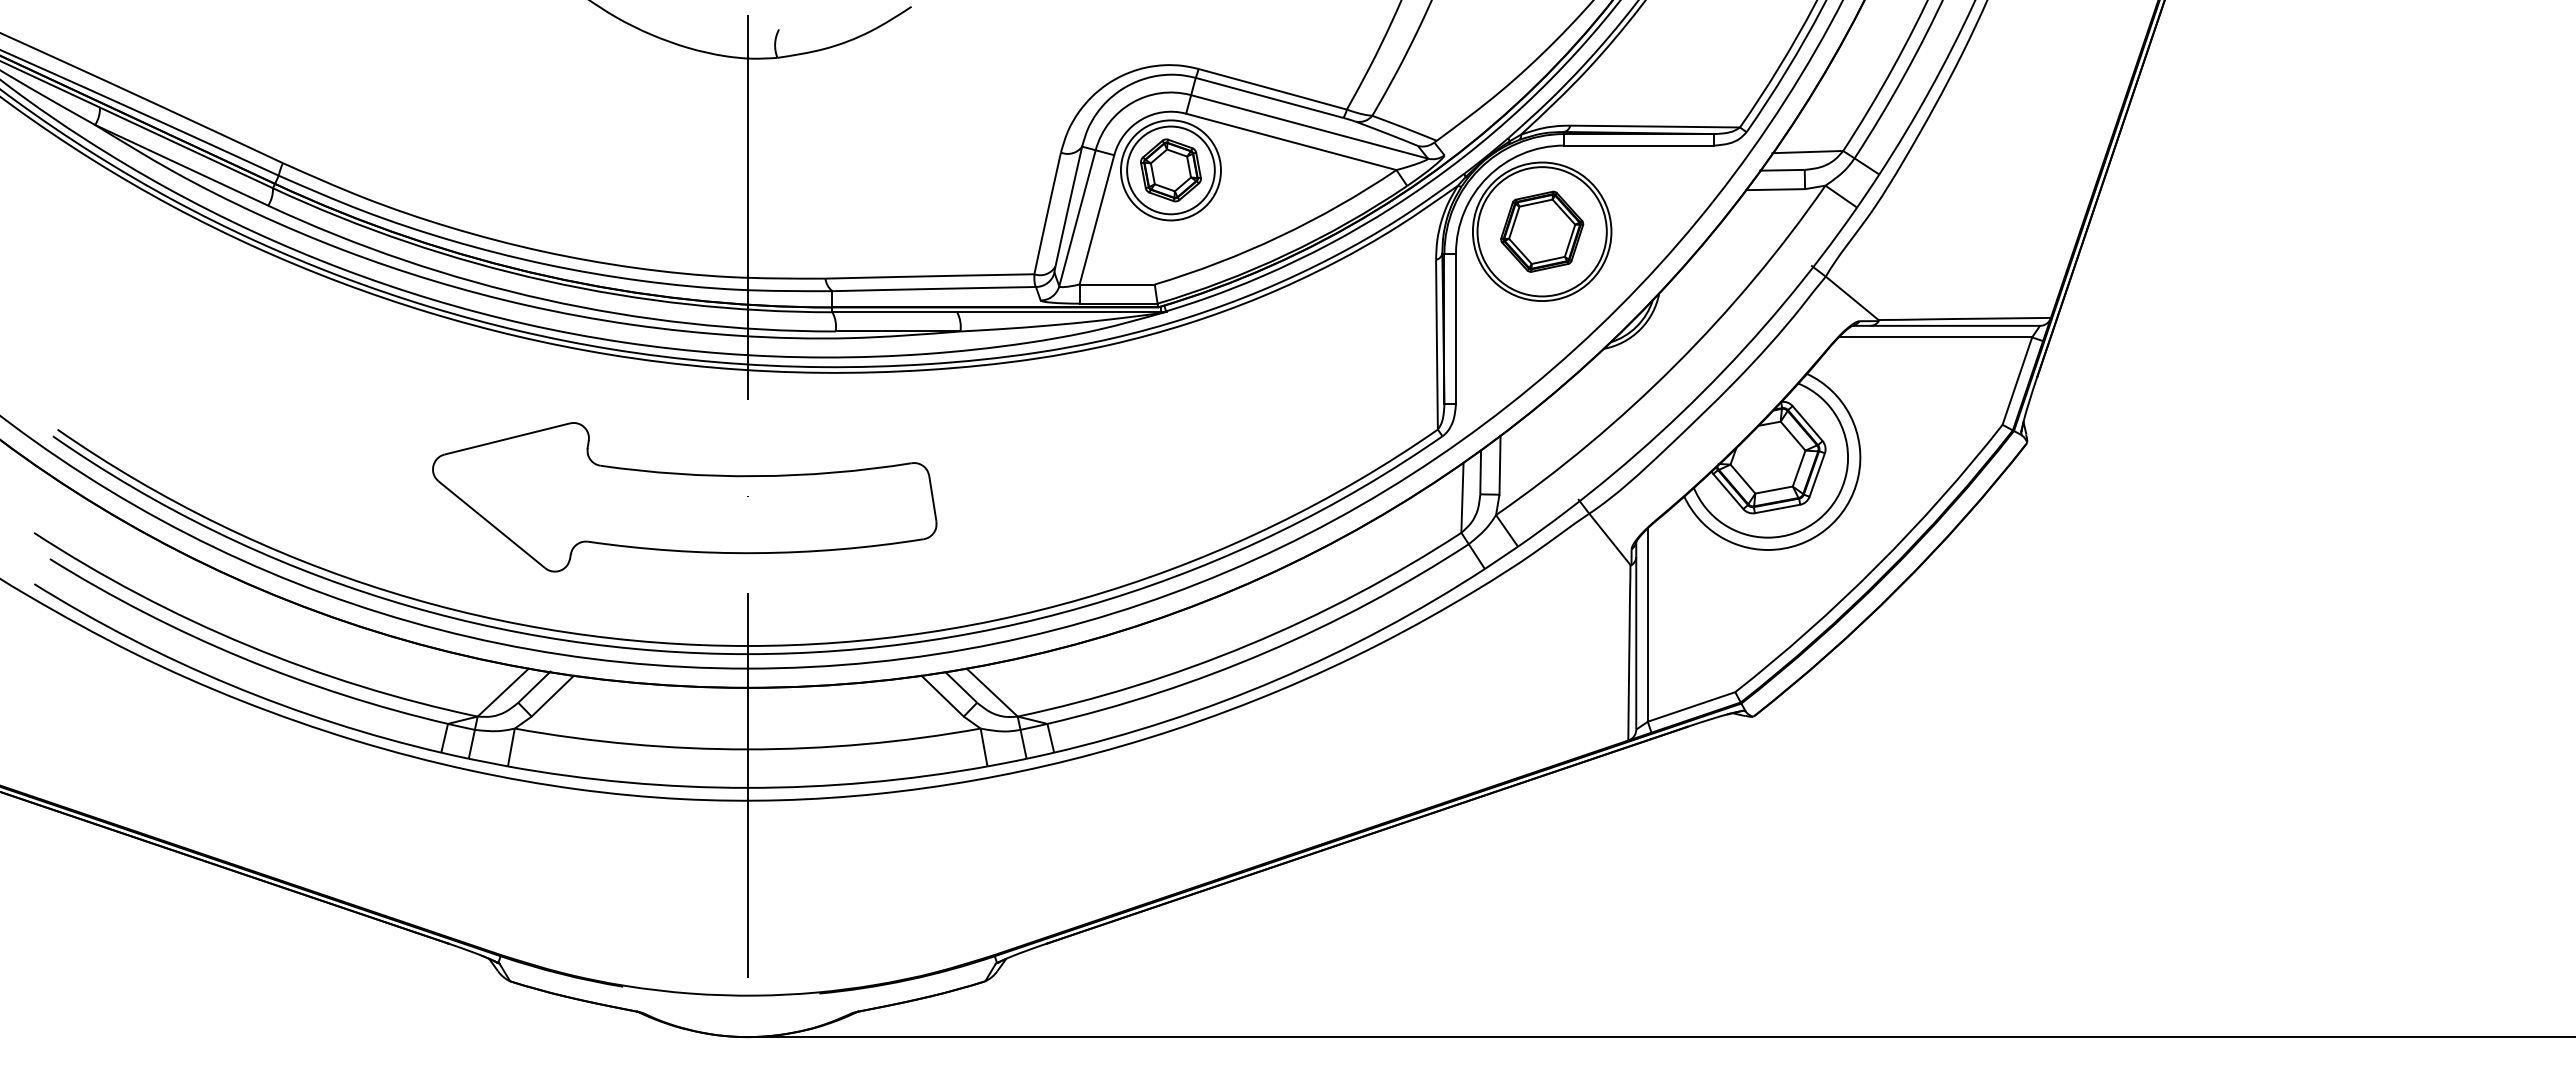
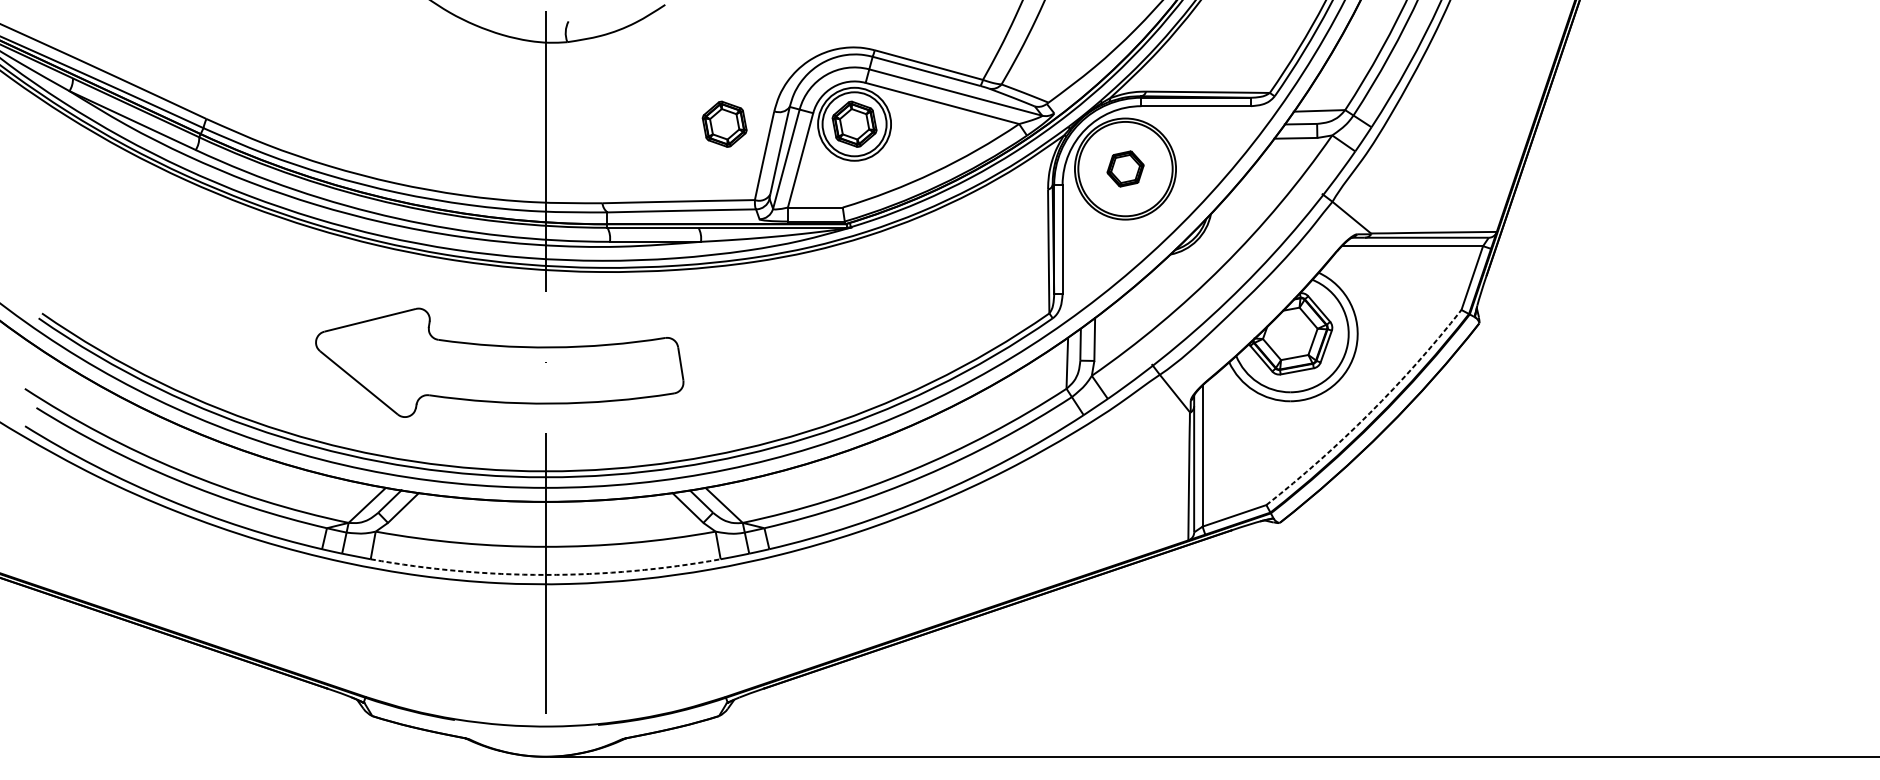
part: (992, 170) -> (724, 124), added
part: (1542, 231) -> (1125, 168), size x0.6
arc: (1876, 566) -> (1369, 413), solid -> dashed
arc: (747, 787) -> (545, 574), solid -> dashed

